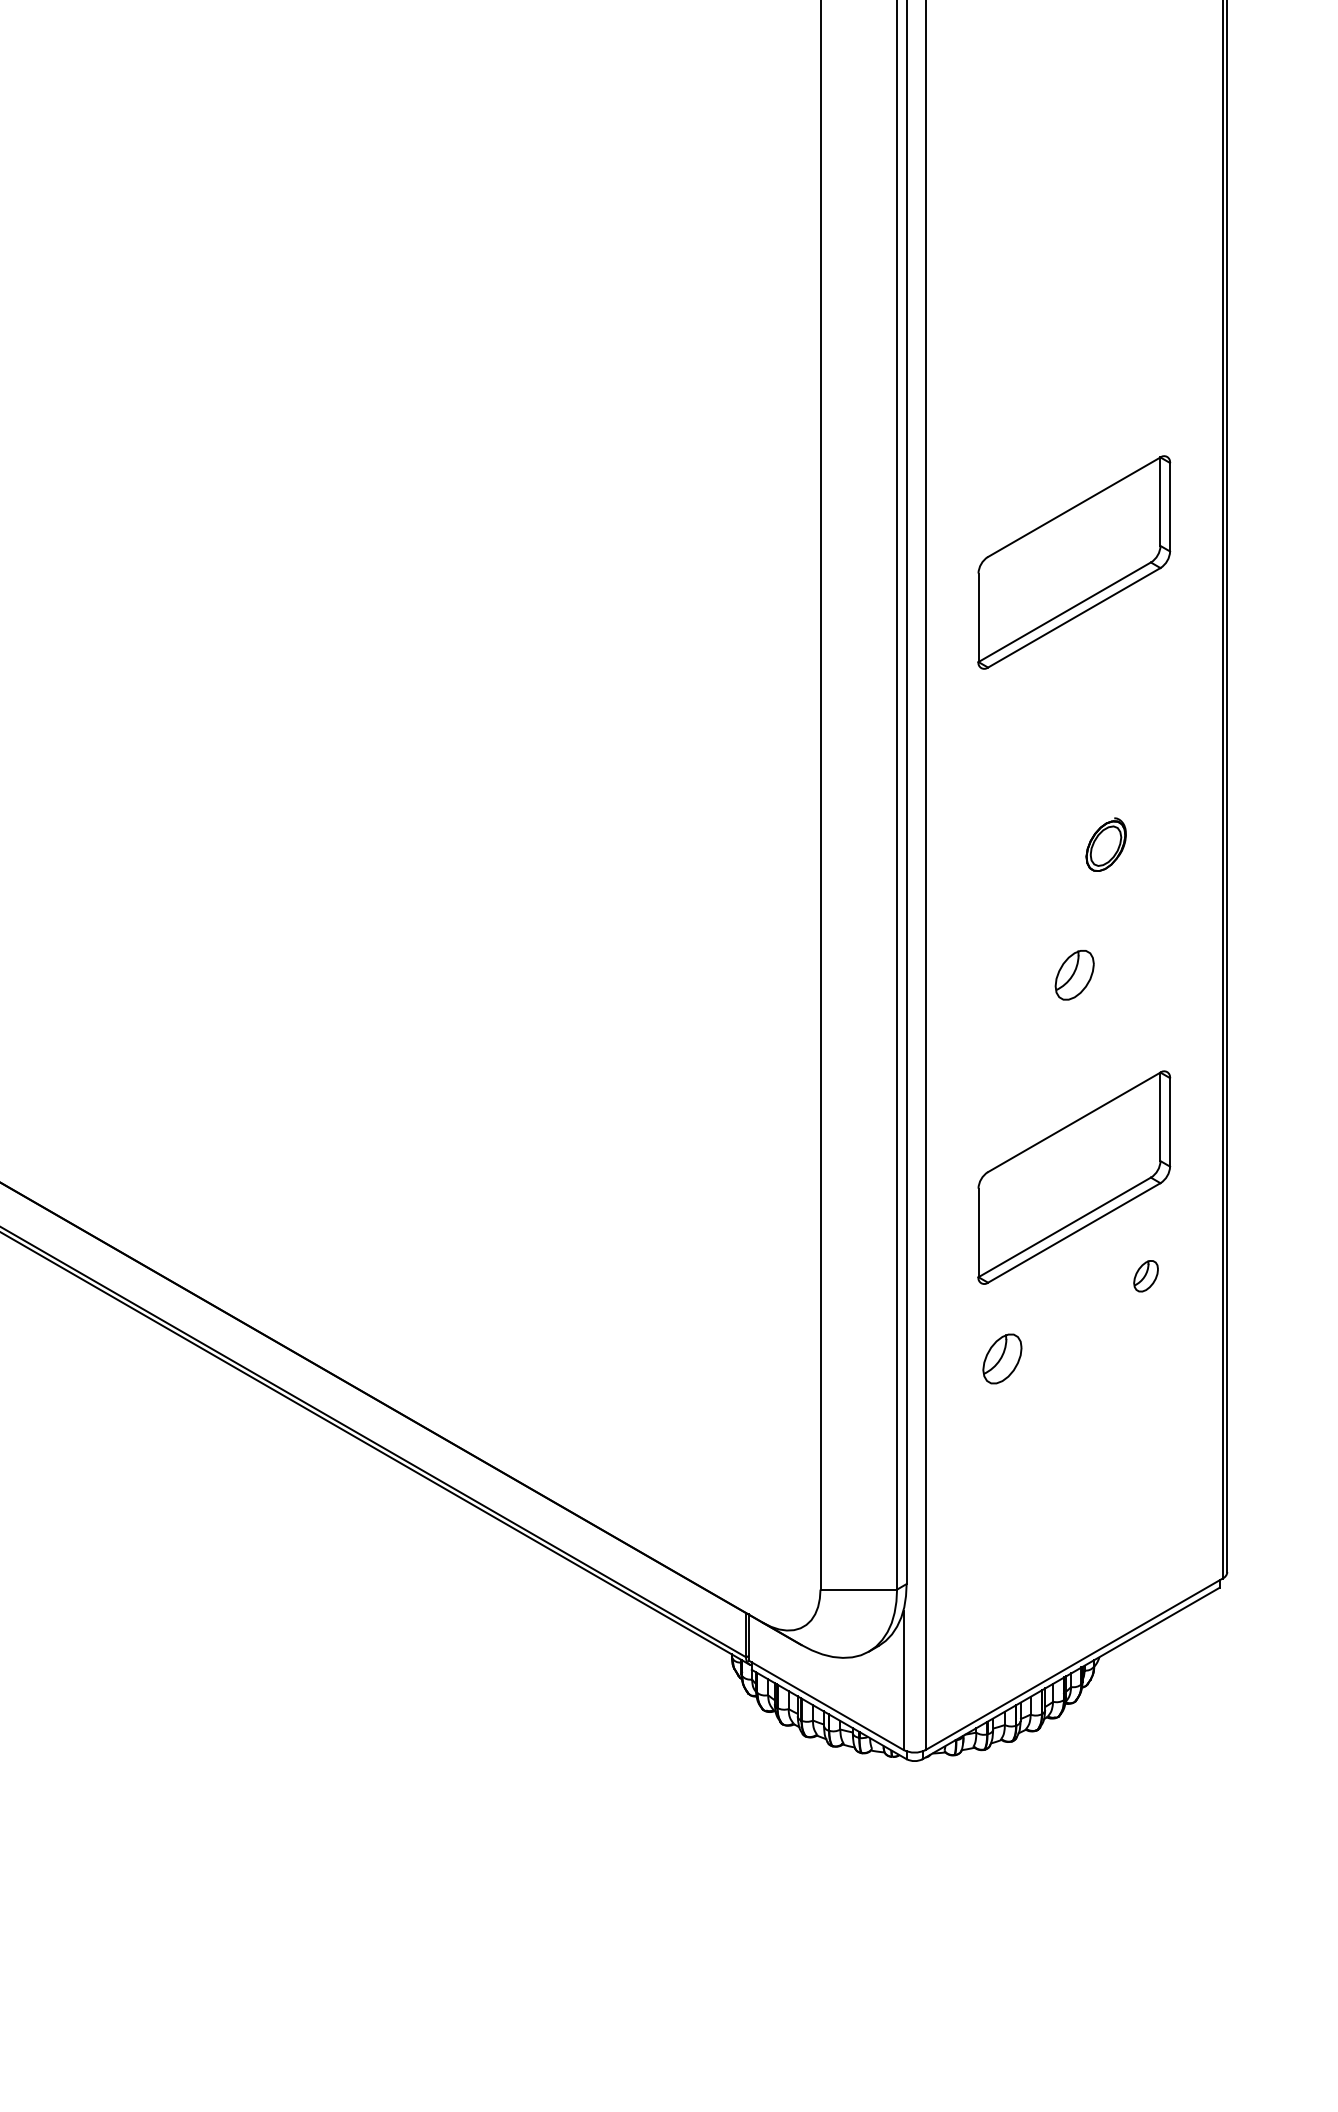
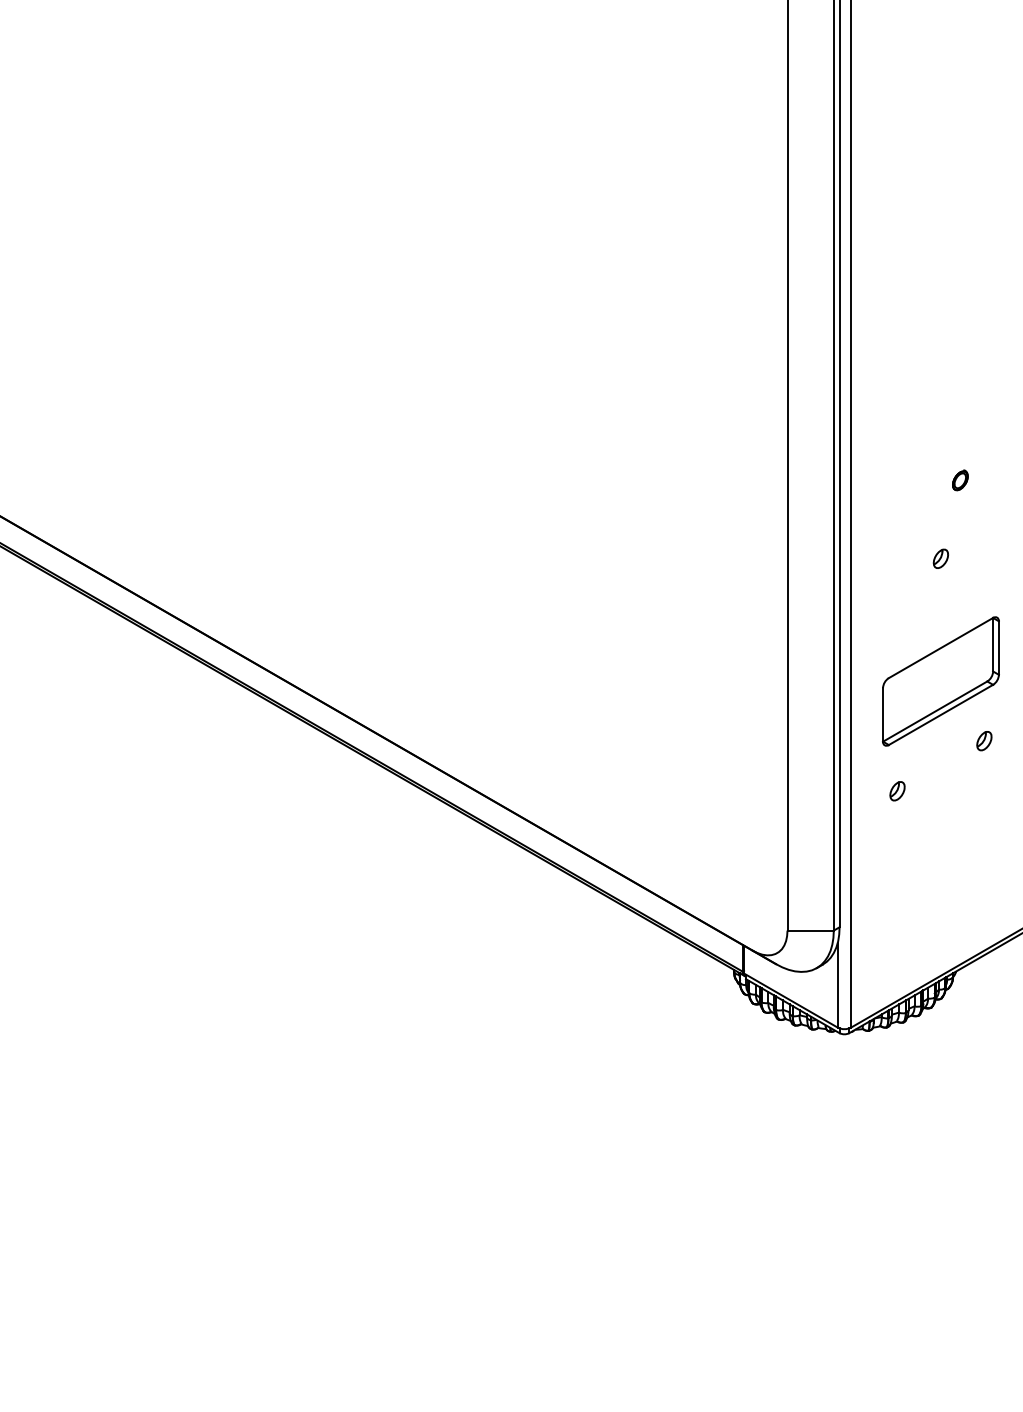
part: (1073, 562) -> (940, 309), removed
part: (1106, 845) -> (960, 480), size x0.62
part: (1073, 974) -> (940, 558), size x0.62
part: (1002, 1359) -> (897, 791), size x0.62

